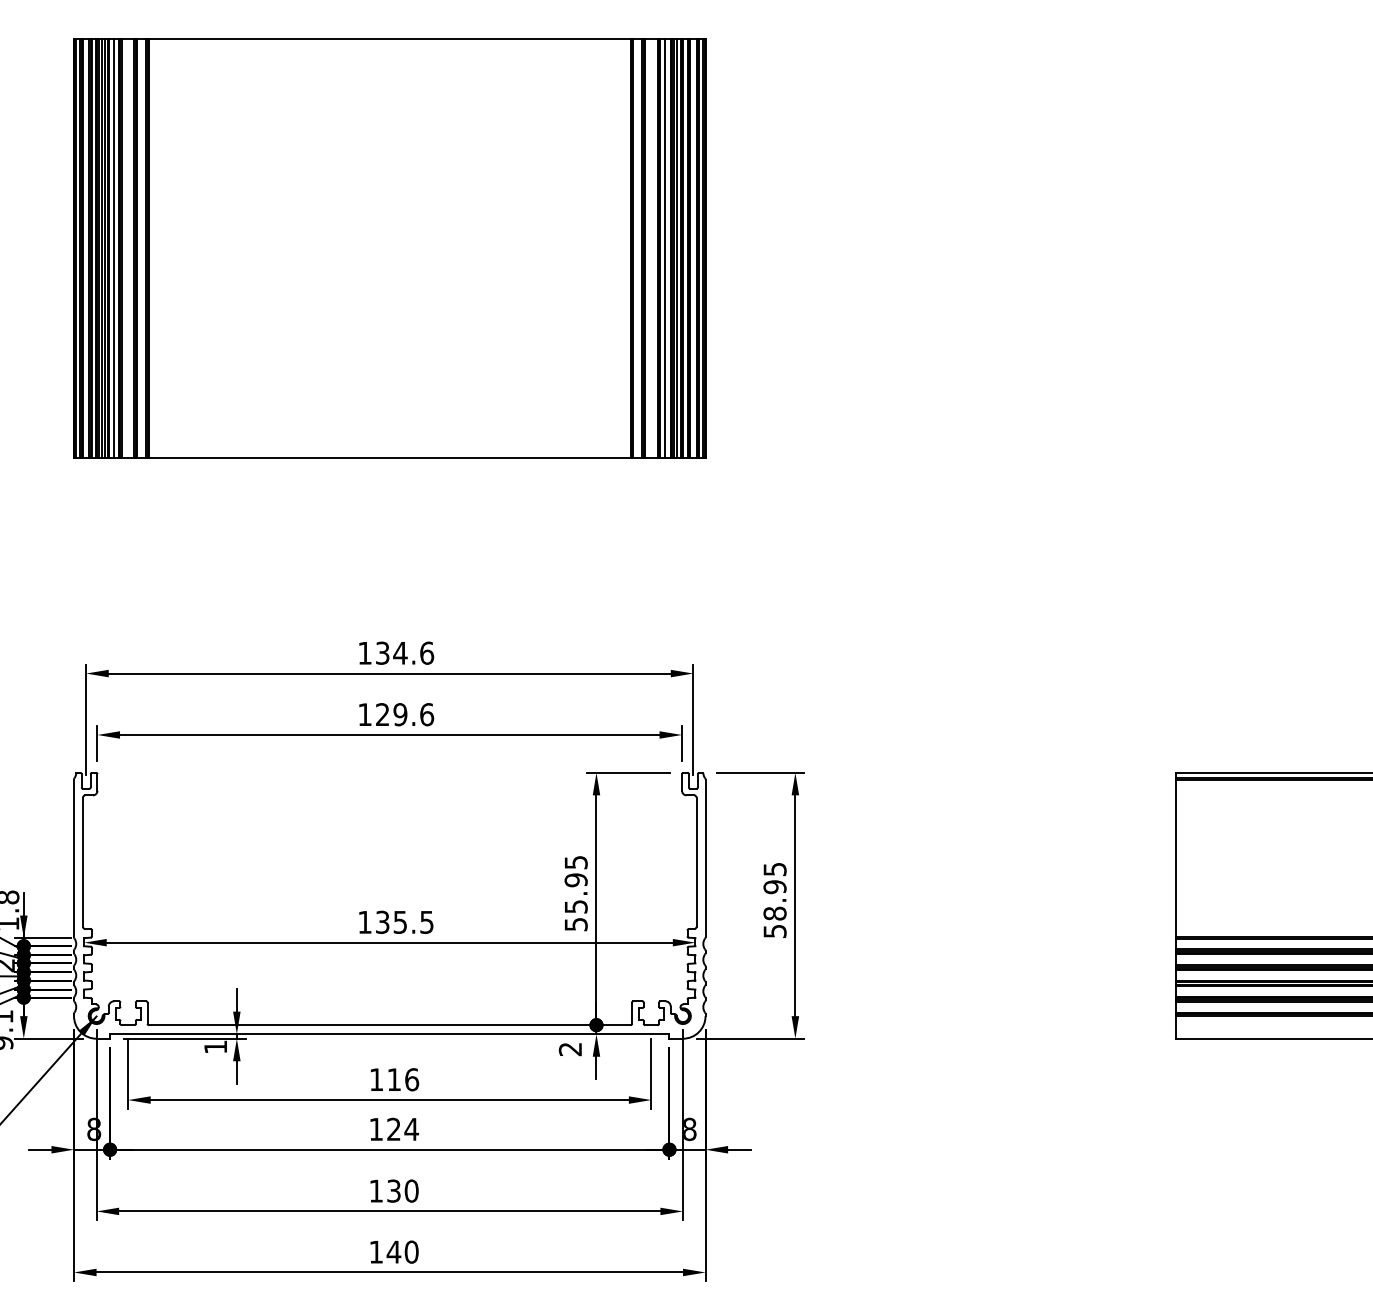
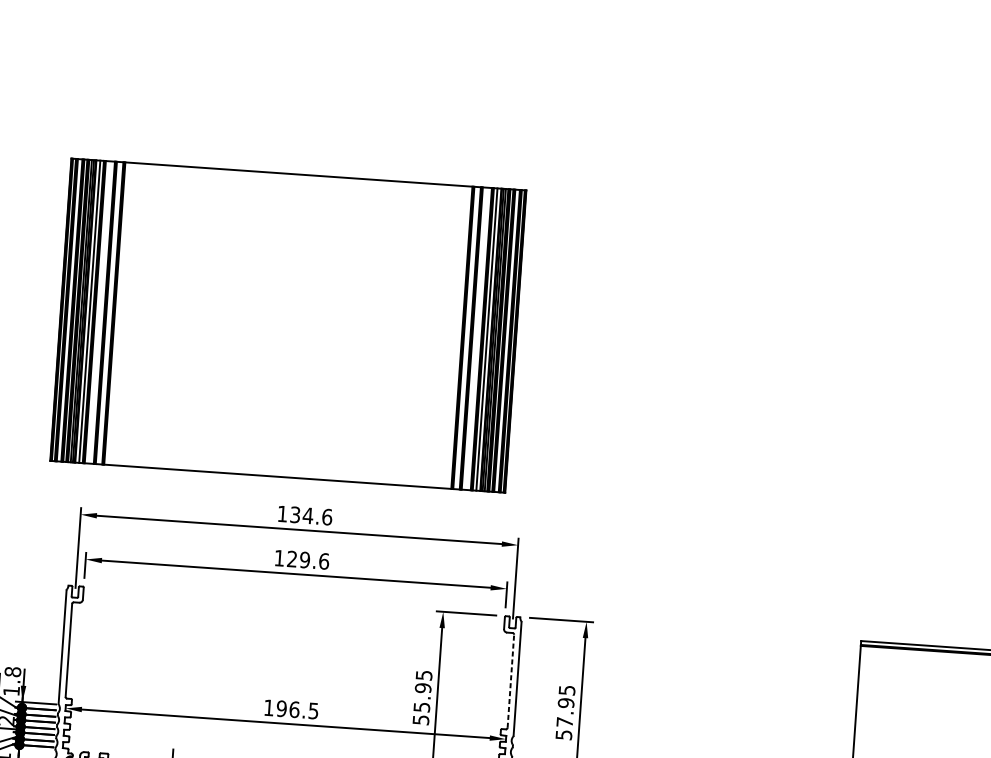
part: (389, 248) -> (288, 325), moved
line: (696, 862) -> (510, 681), solid -> dashed
text: (774, 913) -> (564, 722), 58.95 -> 57.95
text: (391, 921) -> (288, 708), 135.5 -> 196.5

